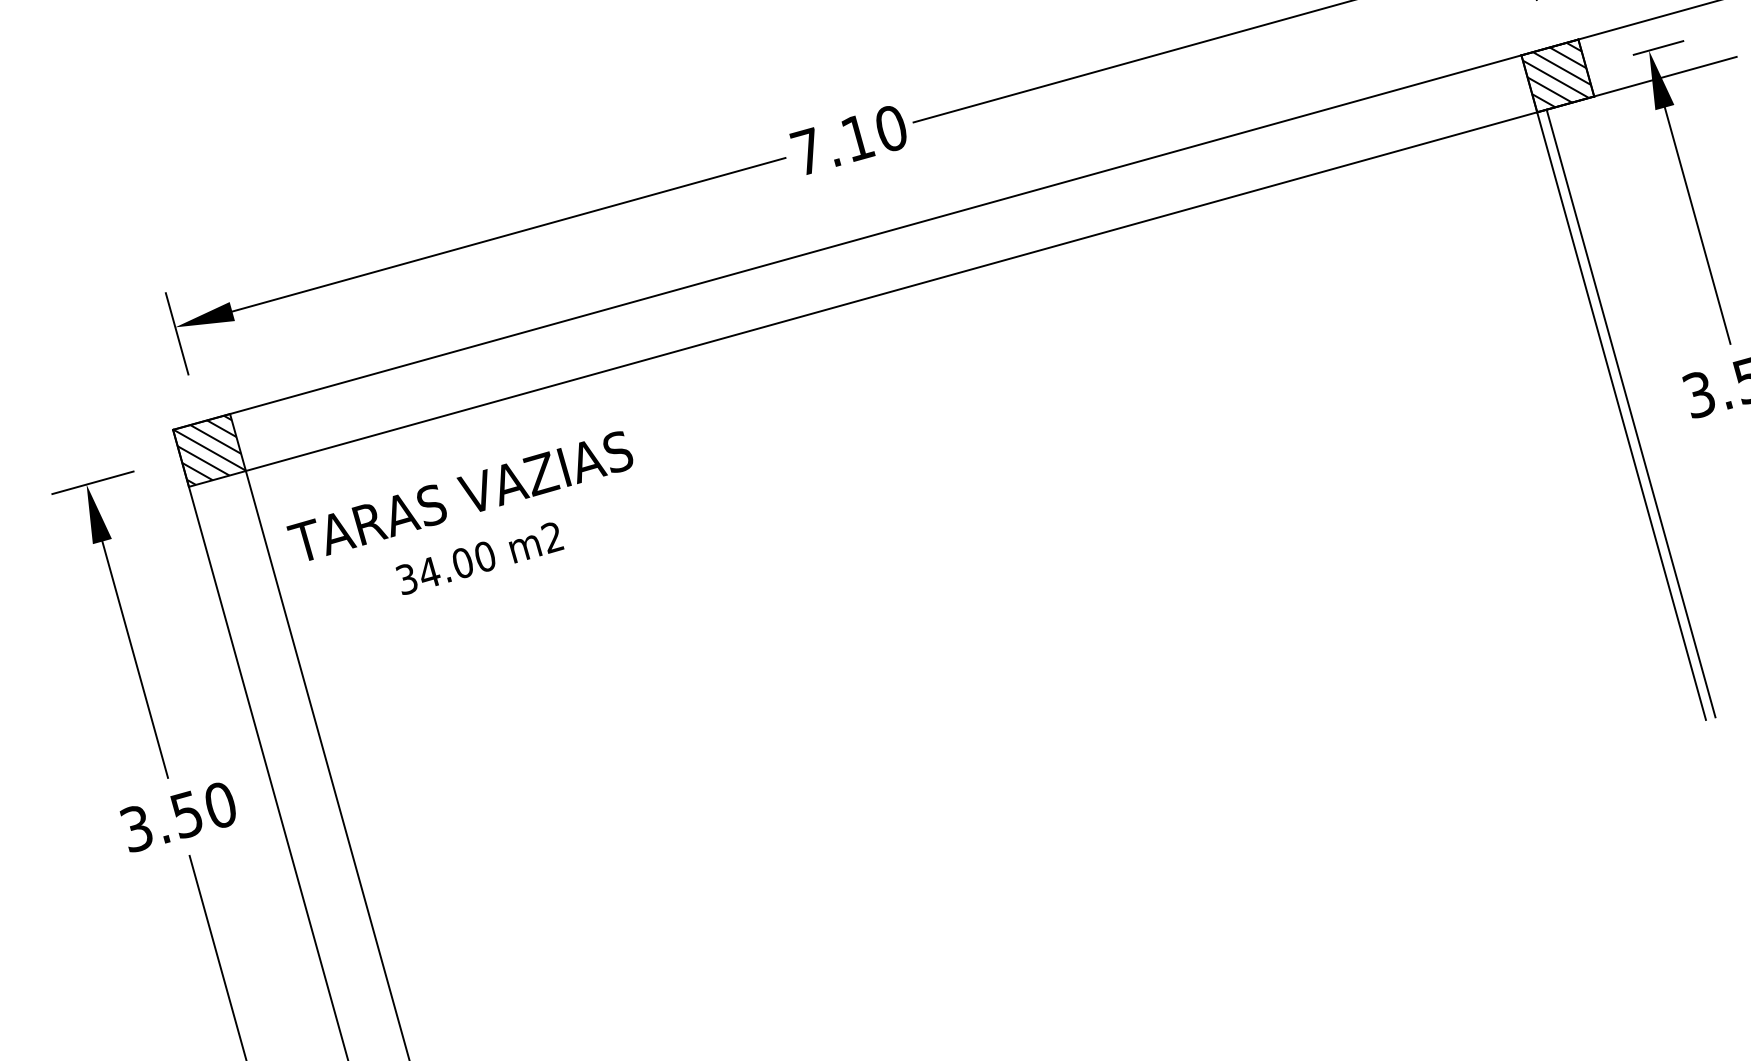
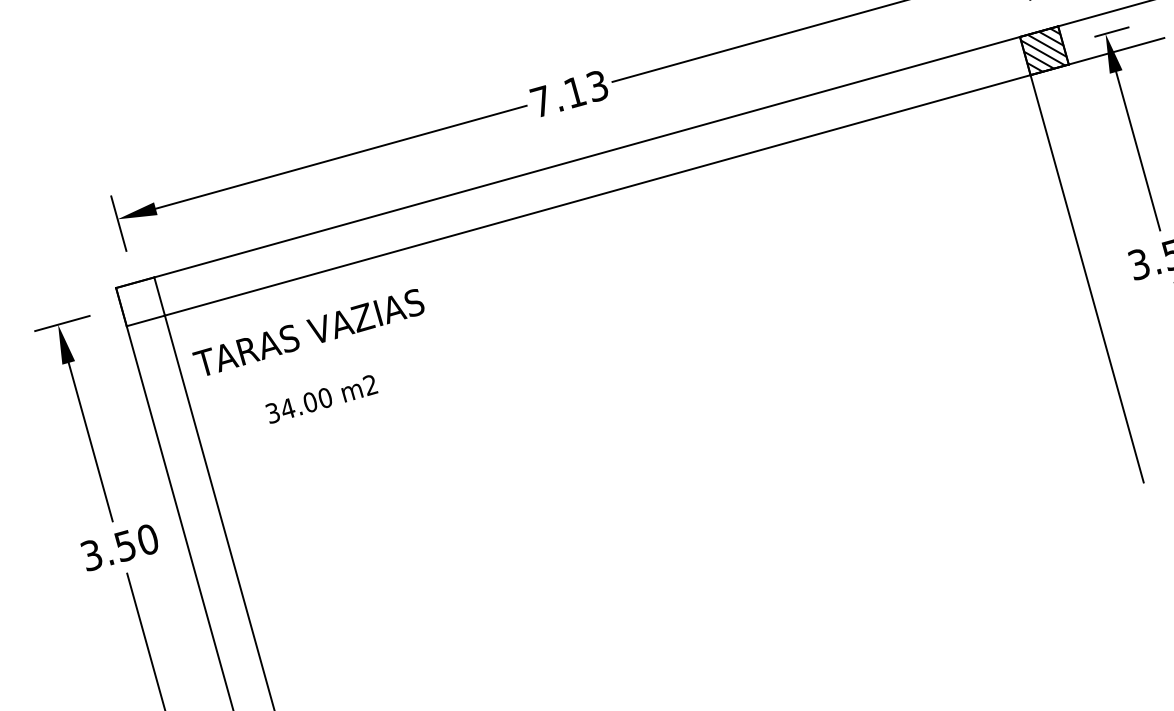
text: (891, 129) -> (597, 86), 7.10 -> 7.13
line: (1631, 412) -> (1093, 276), removed
hatch: (209, 449) -> (140, 301), removed
text: (479, 558) -> (321, 399), moved

